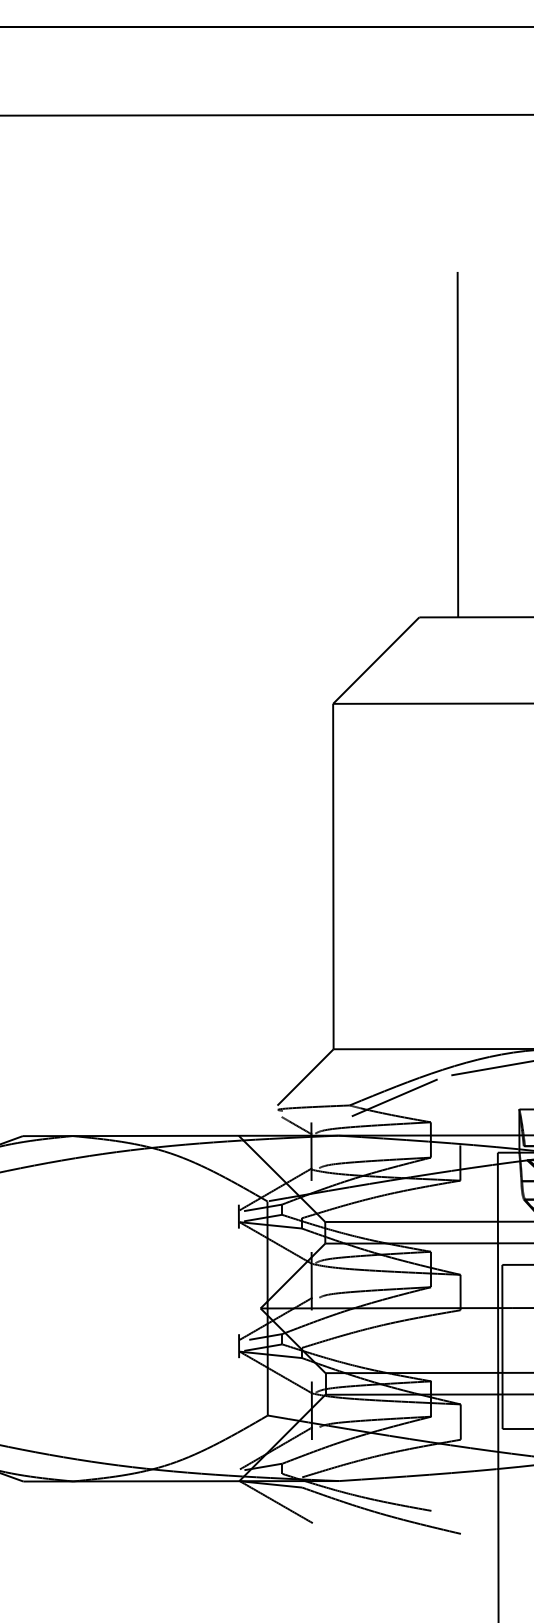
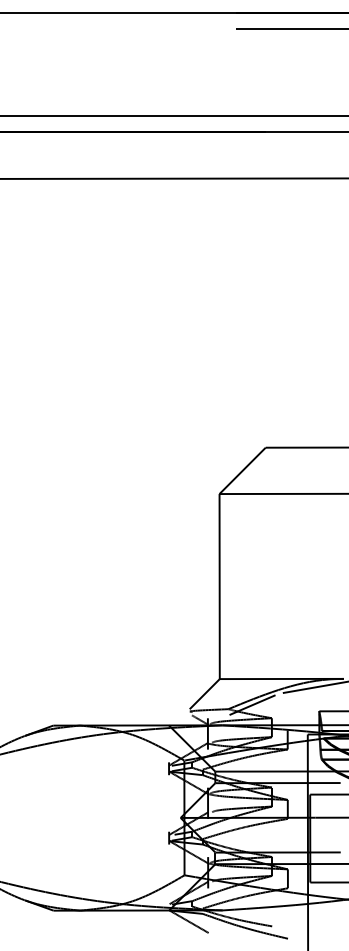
line: (458, 443) -> (286, 354), removed

